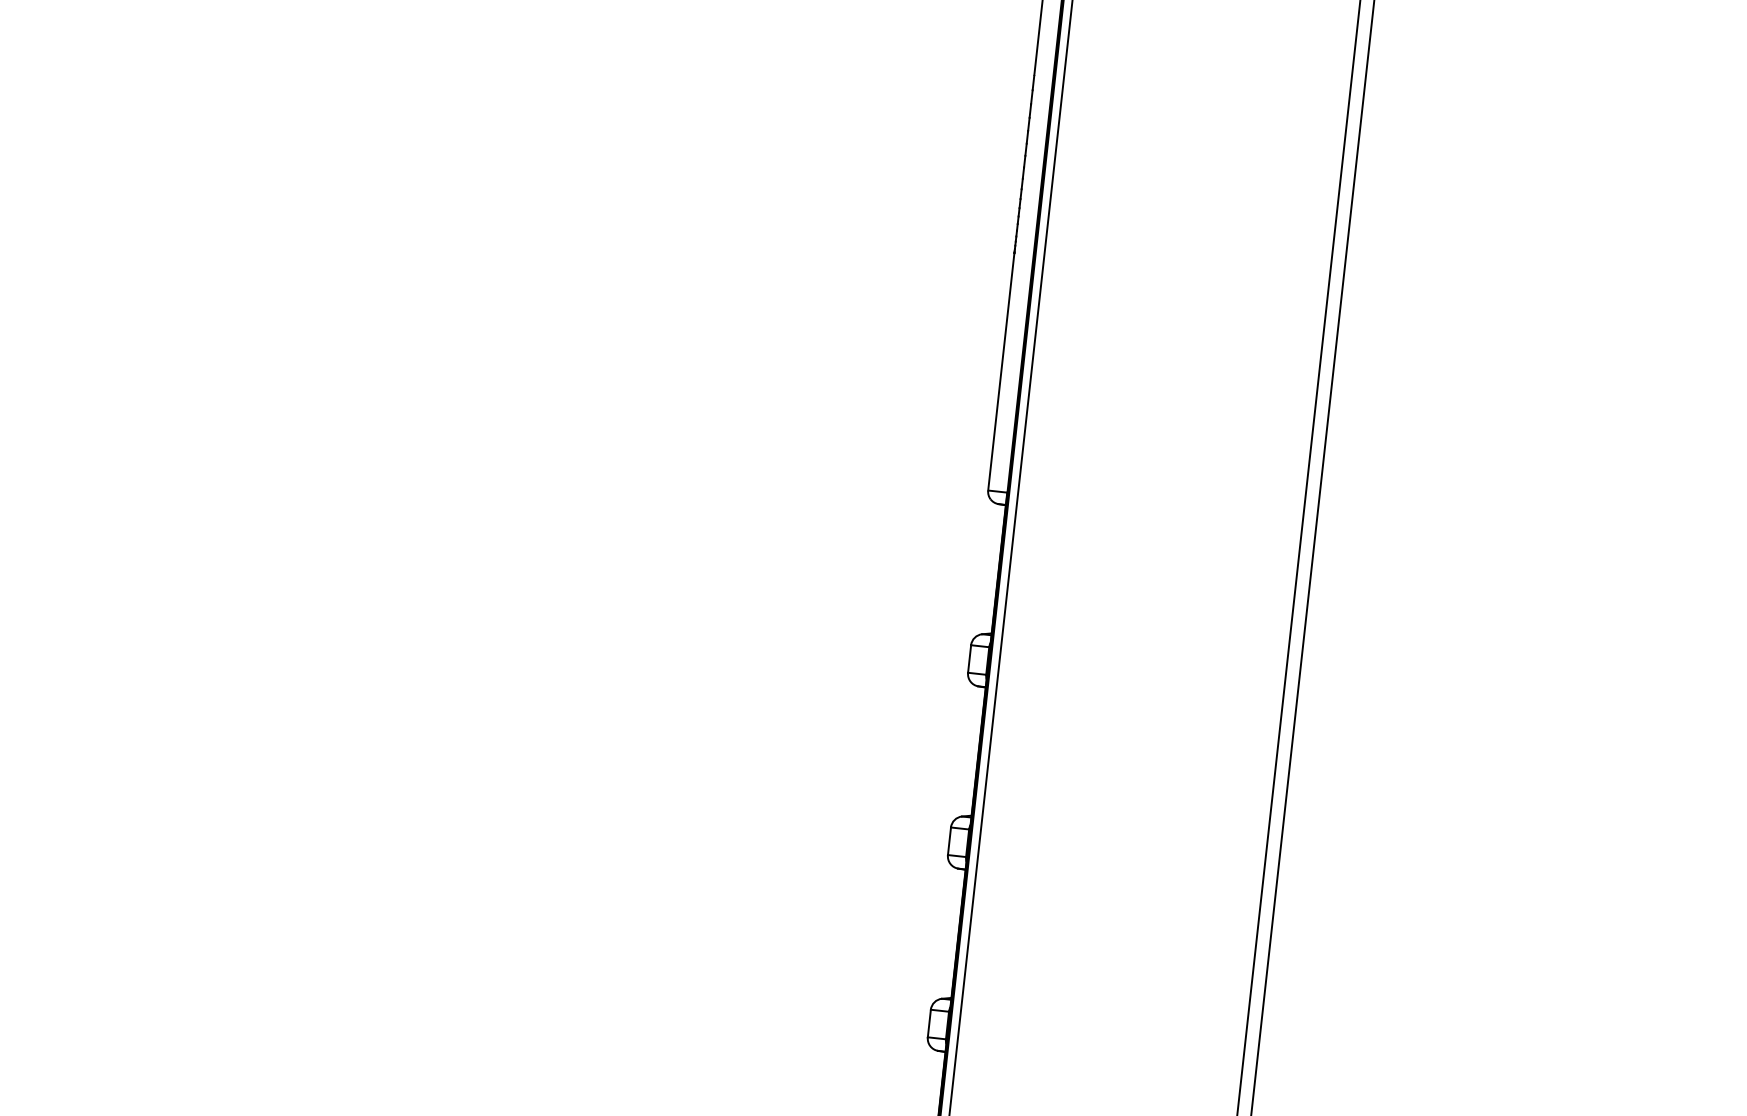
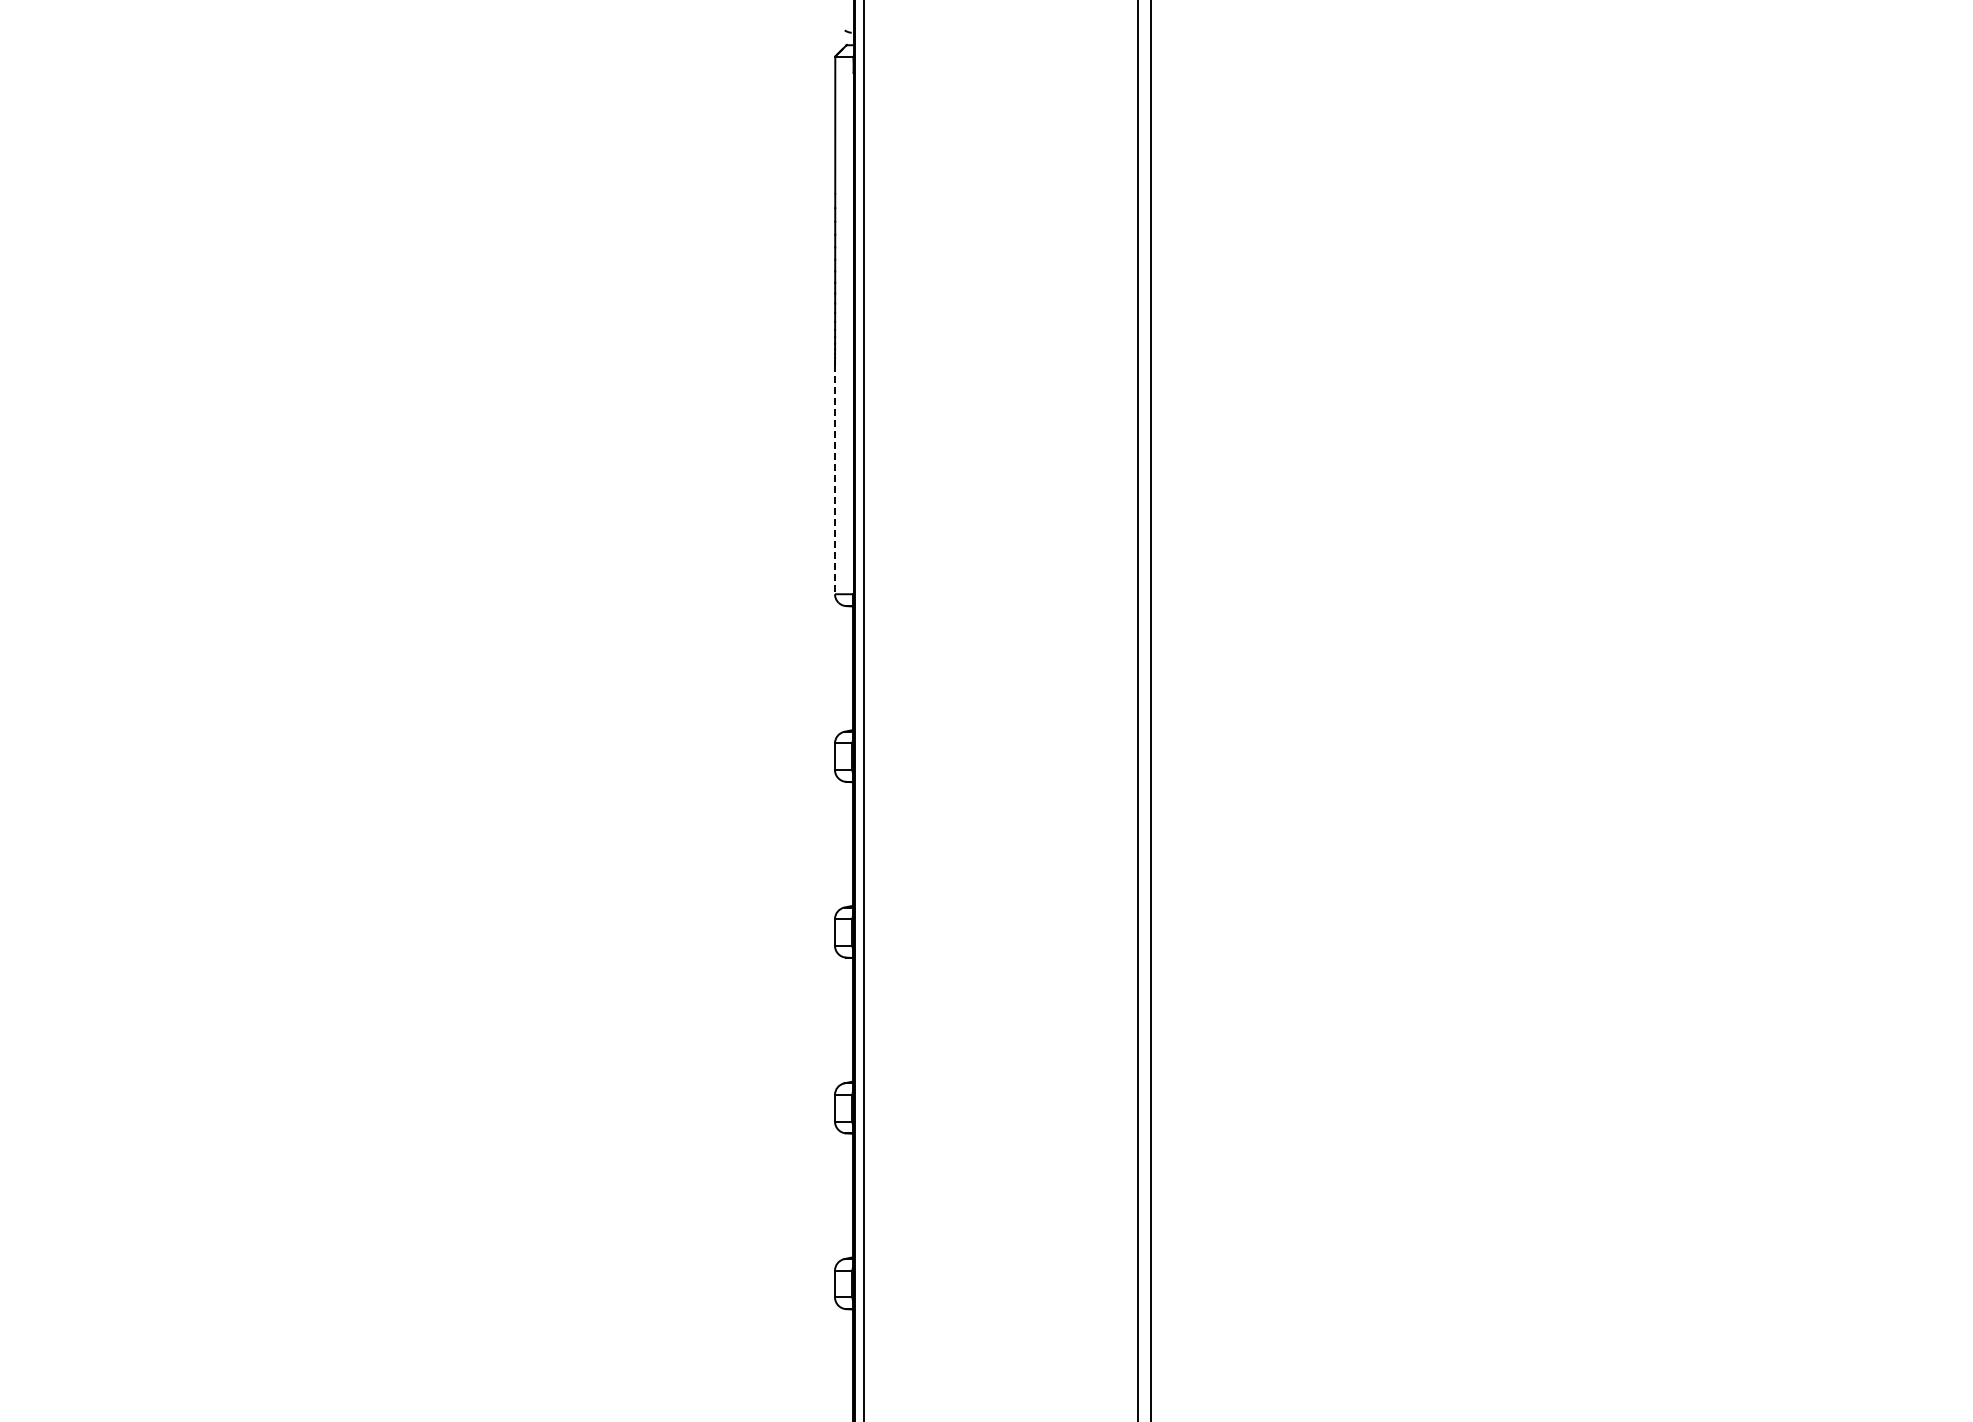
line: (1001, 372) -> (835, 480), solid -> dashed

